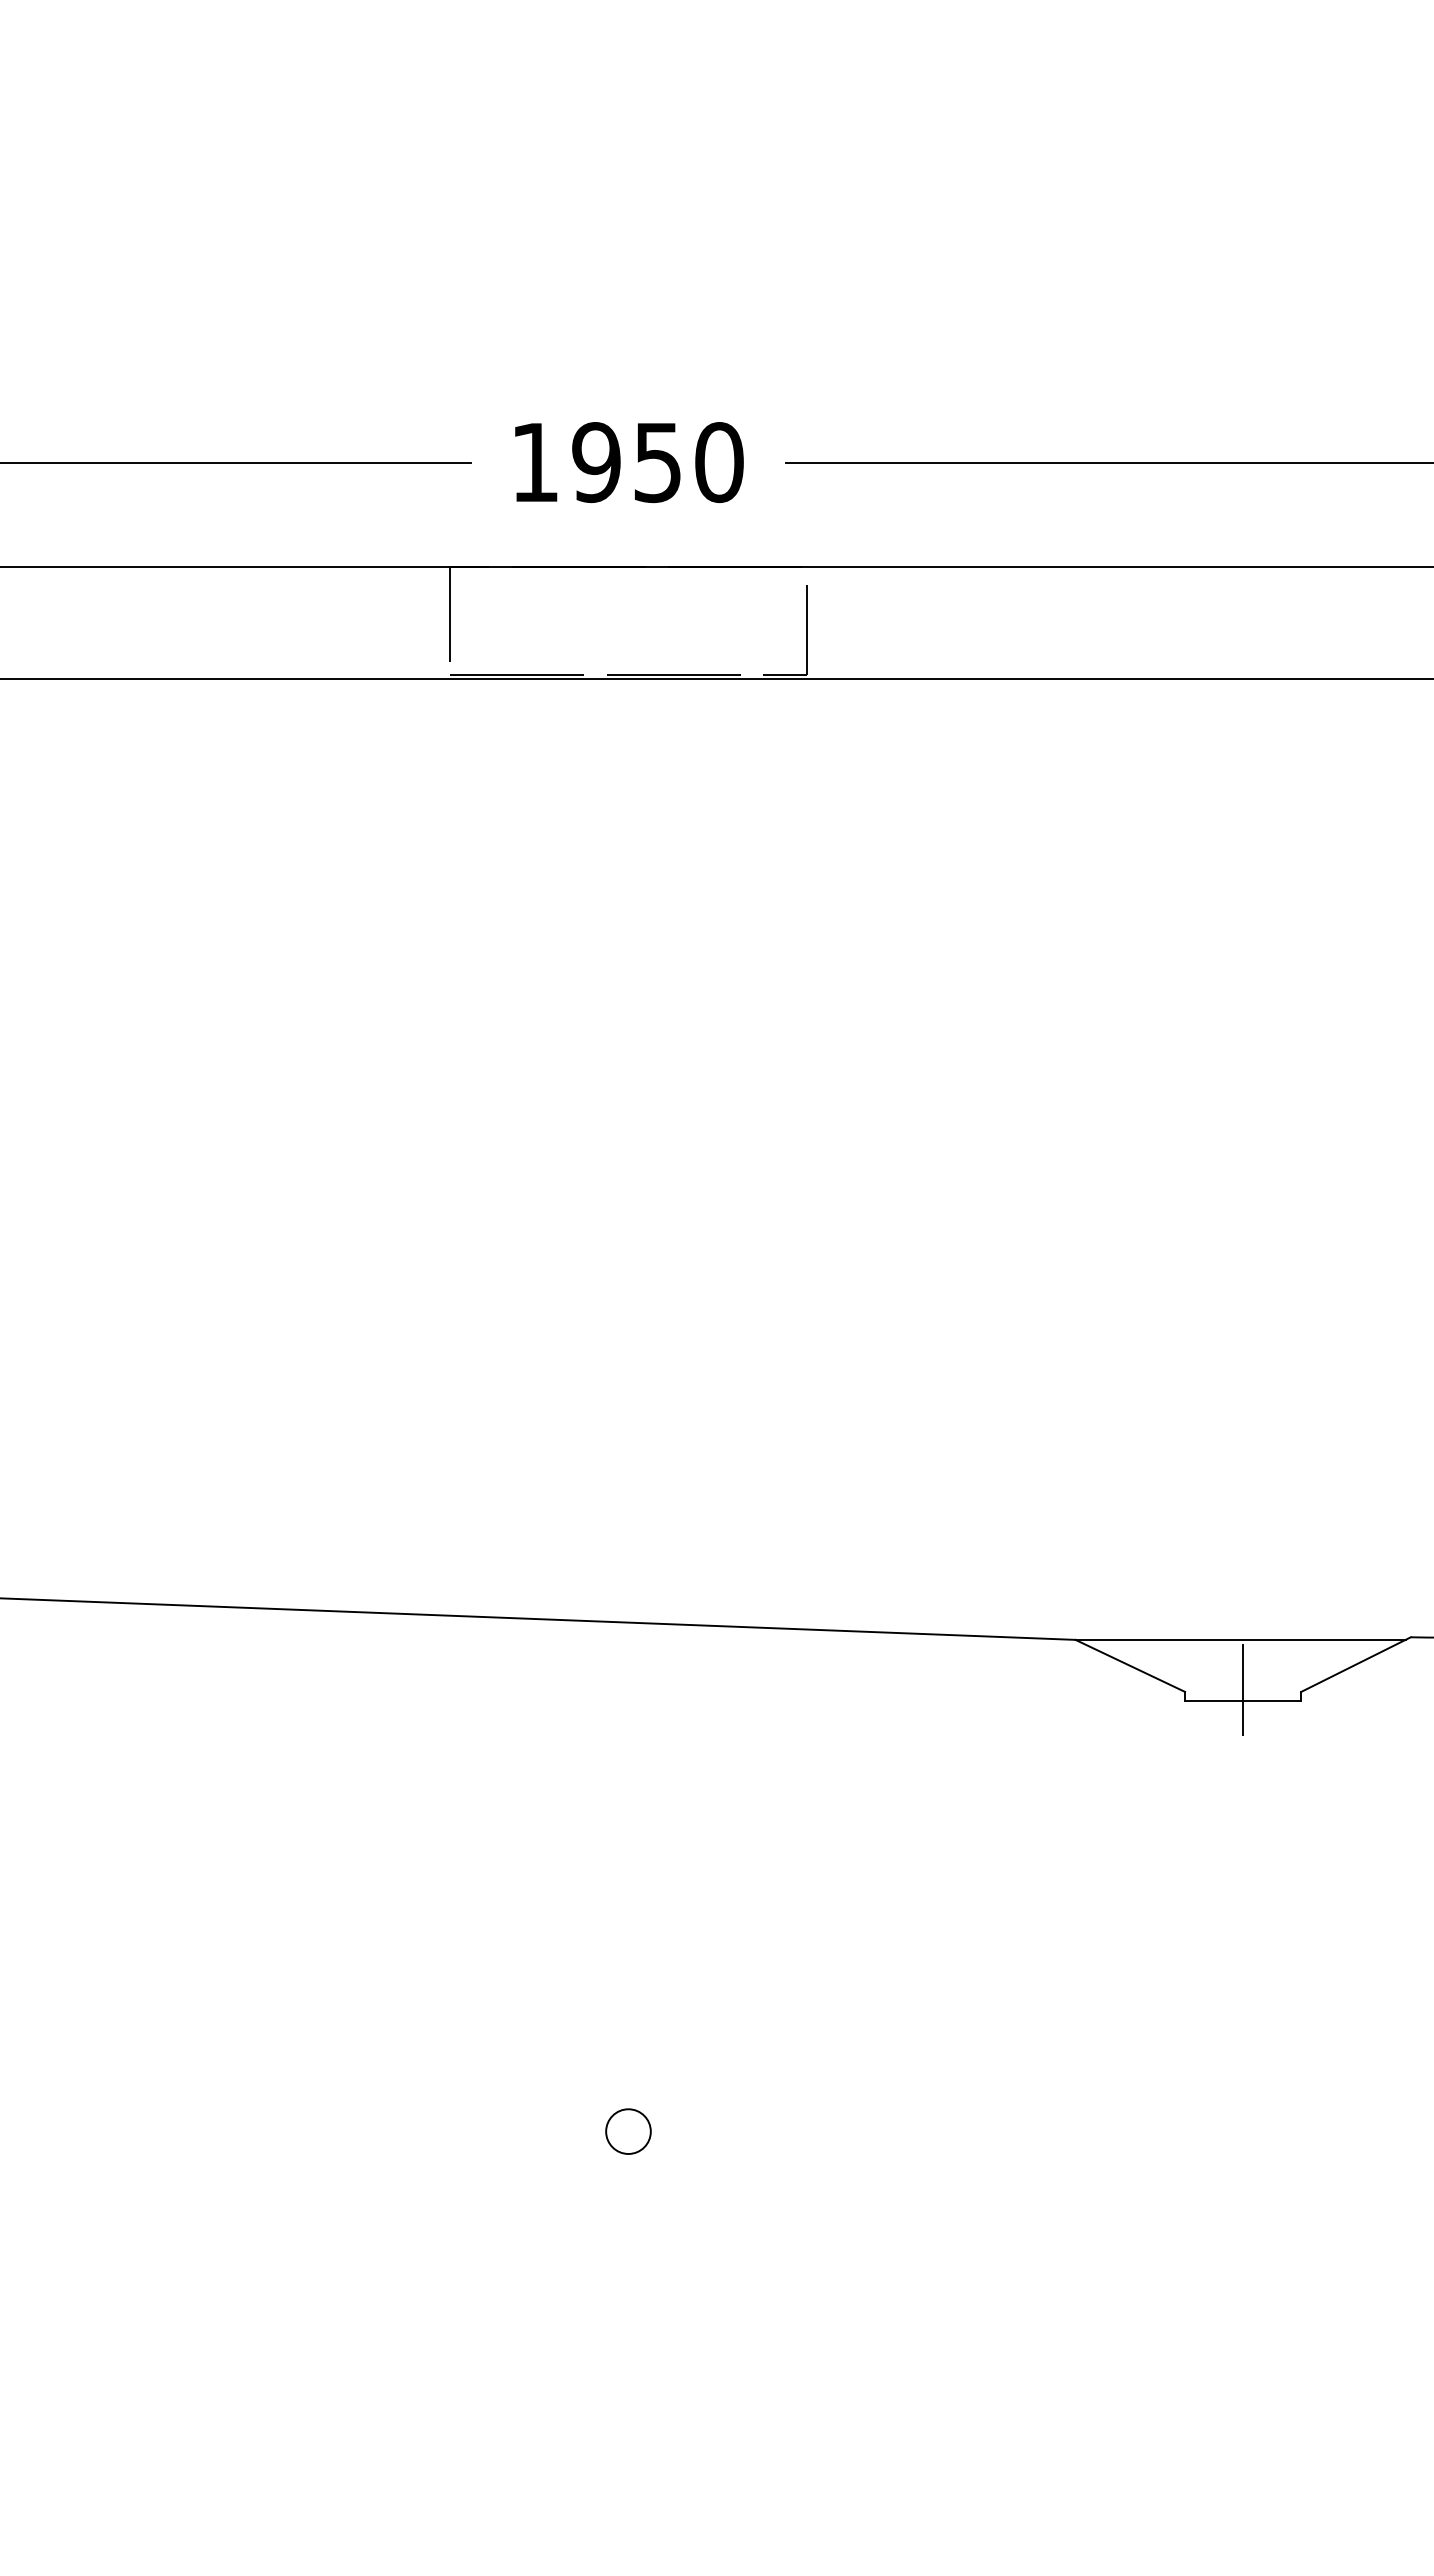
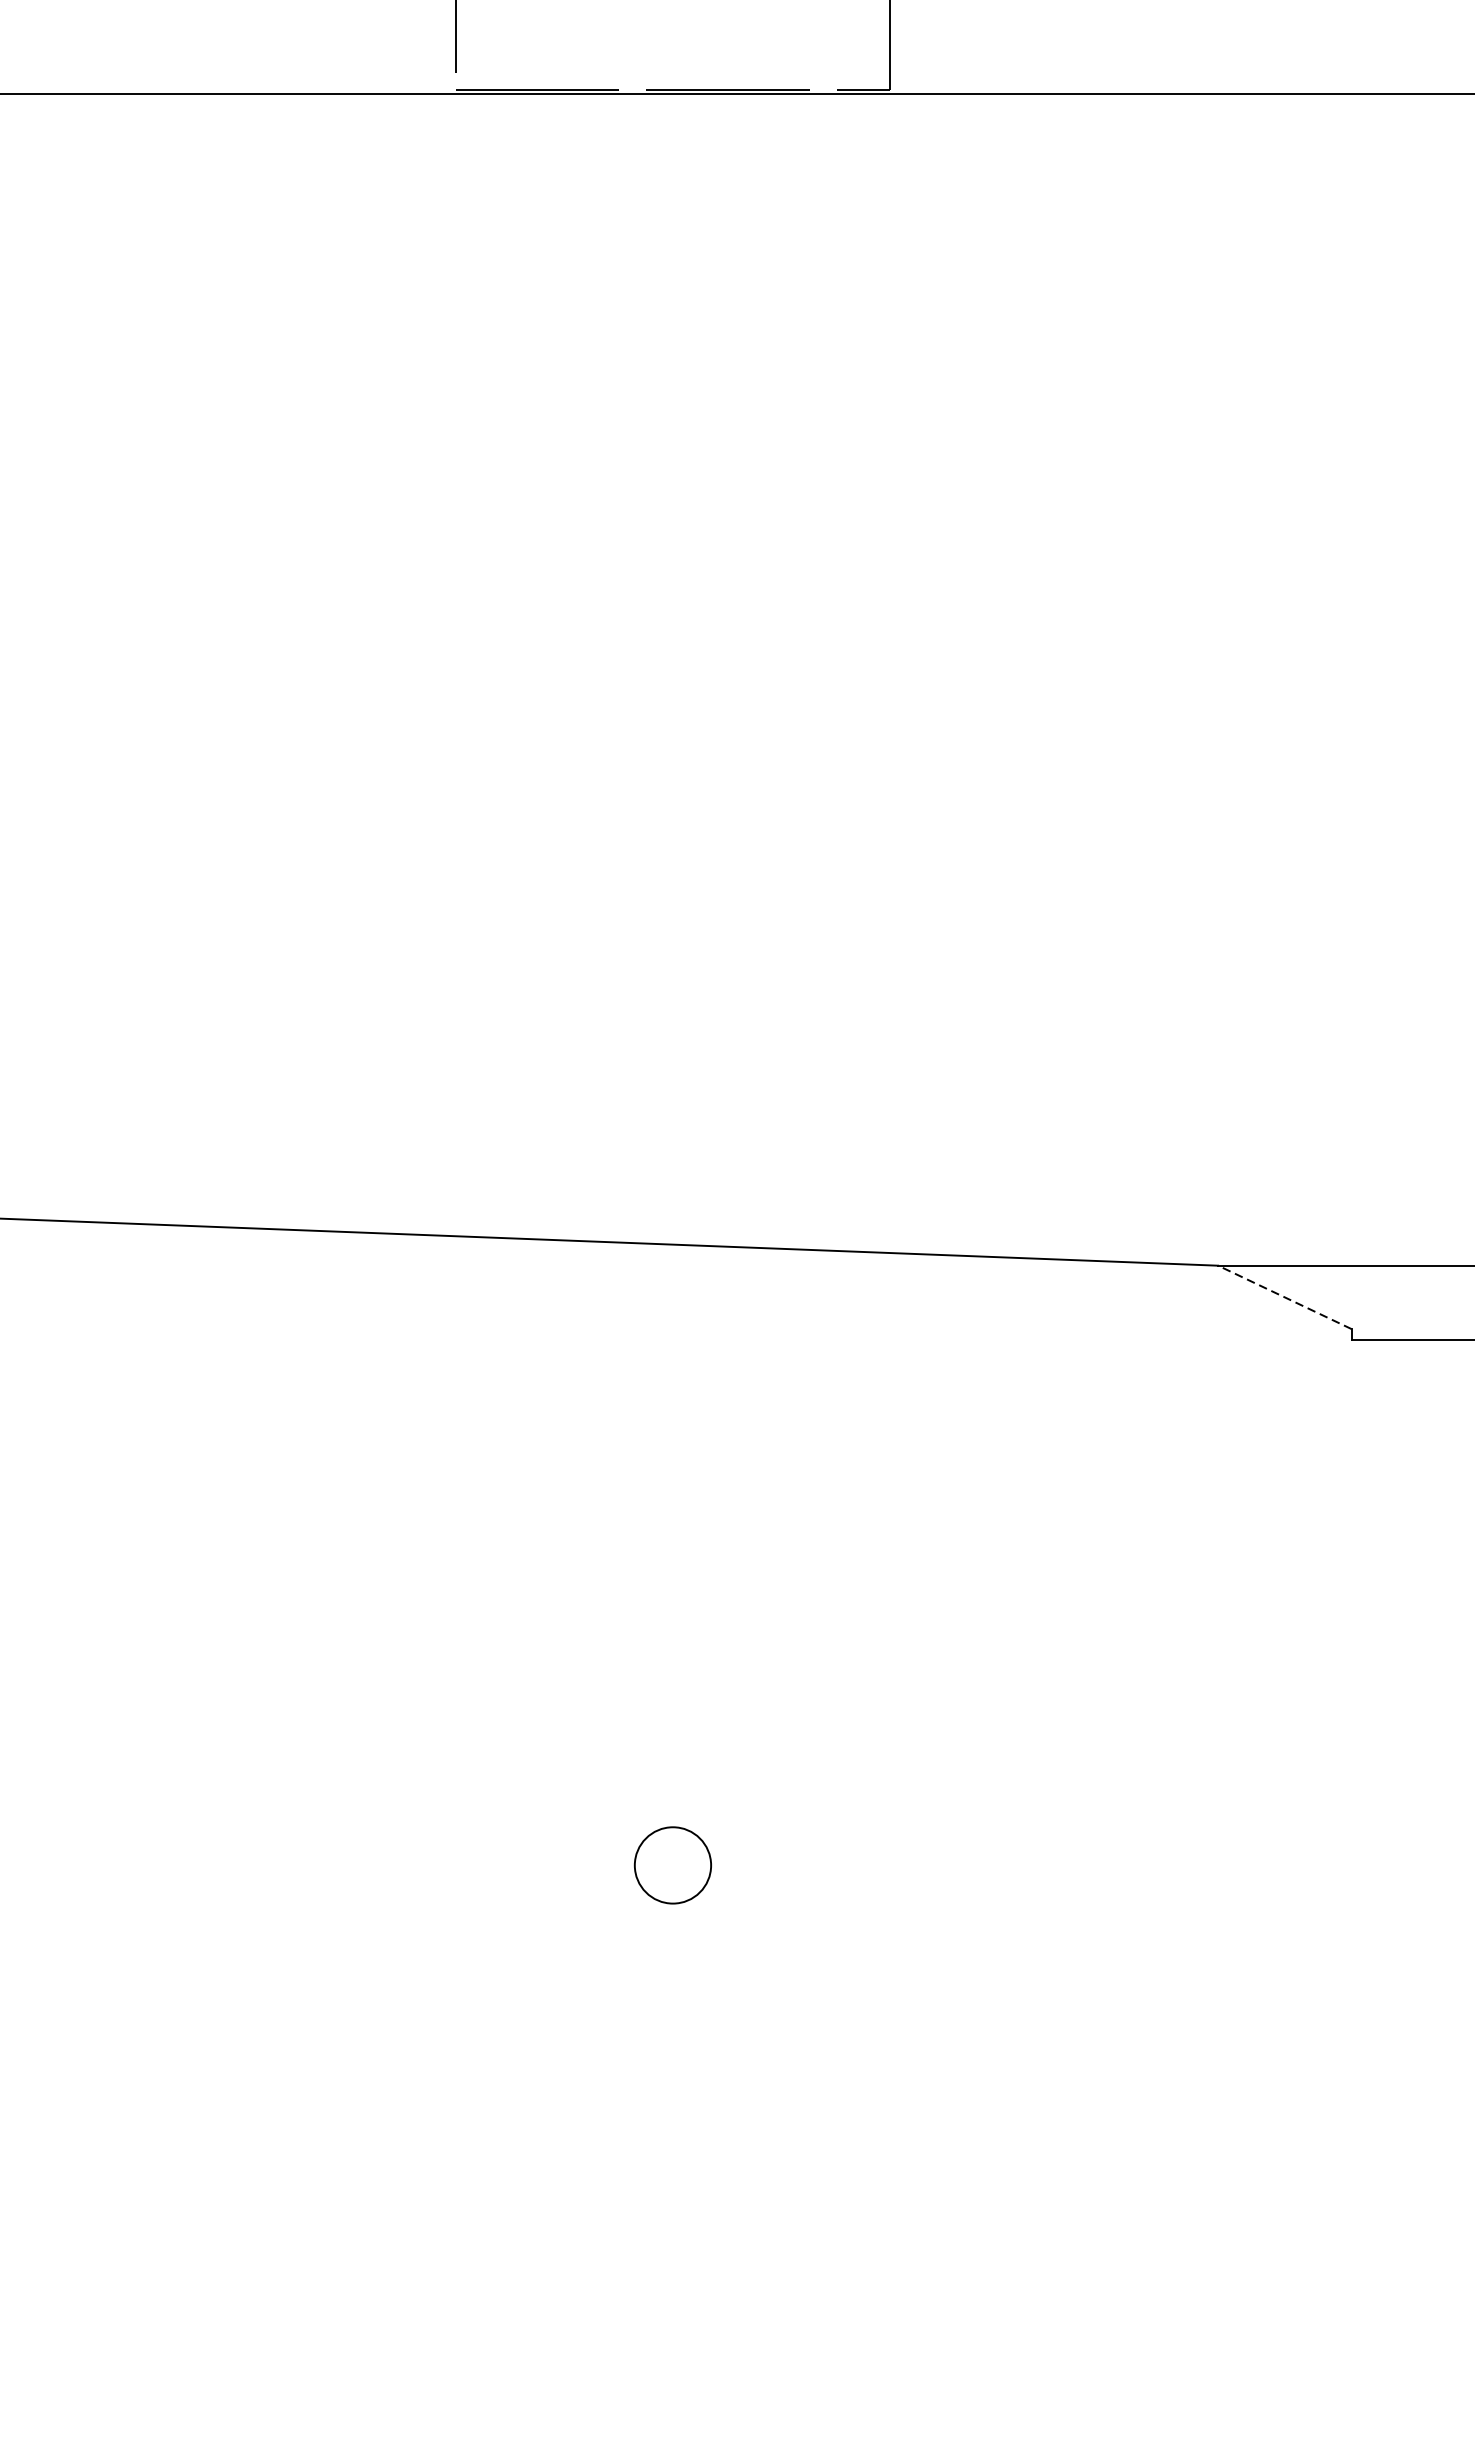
line: (1130, 1665) -> (1285, 1296), solid -> dashed
line: (1243, 1689) -> (1422, 1326), removed
circle: (628, 2131) -> (672, 1865), size x1.4

